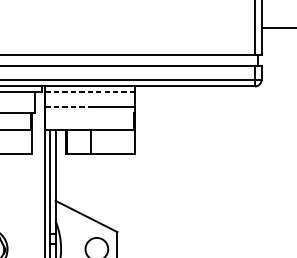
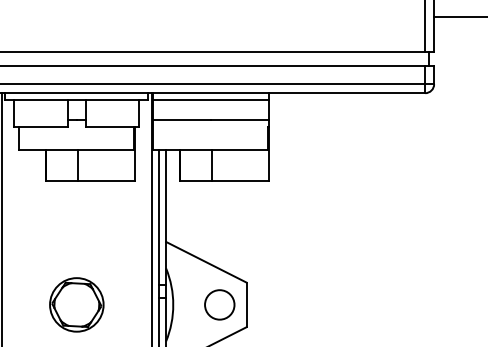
line: (90, 92) -> (211, 100), dashed -> solid
line: (68, 107) -> (182, 120), dashed -> solid

